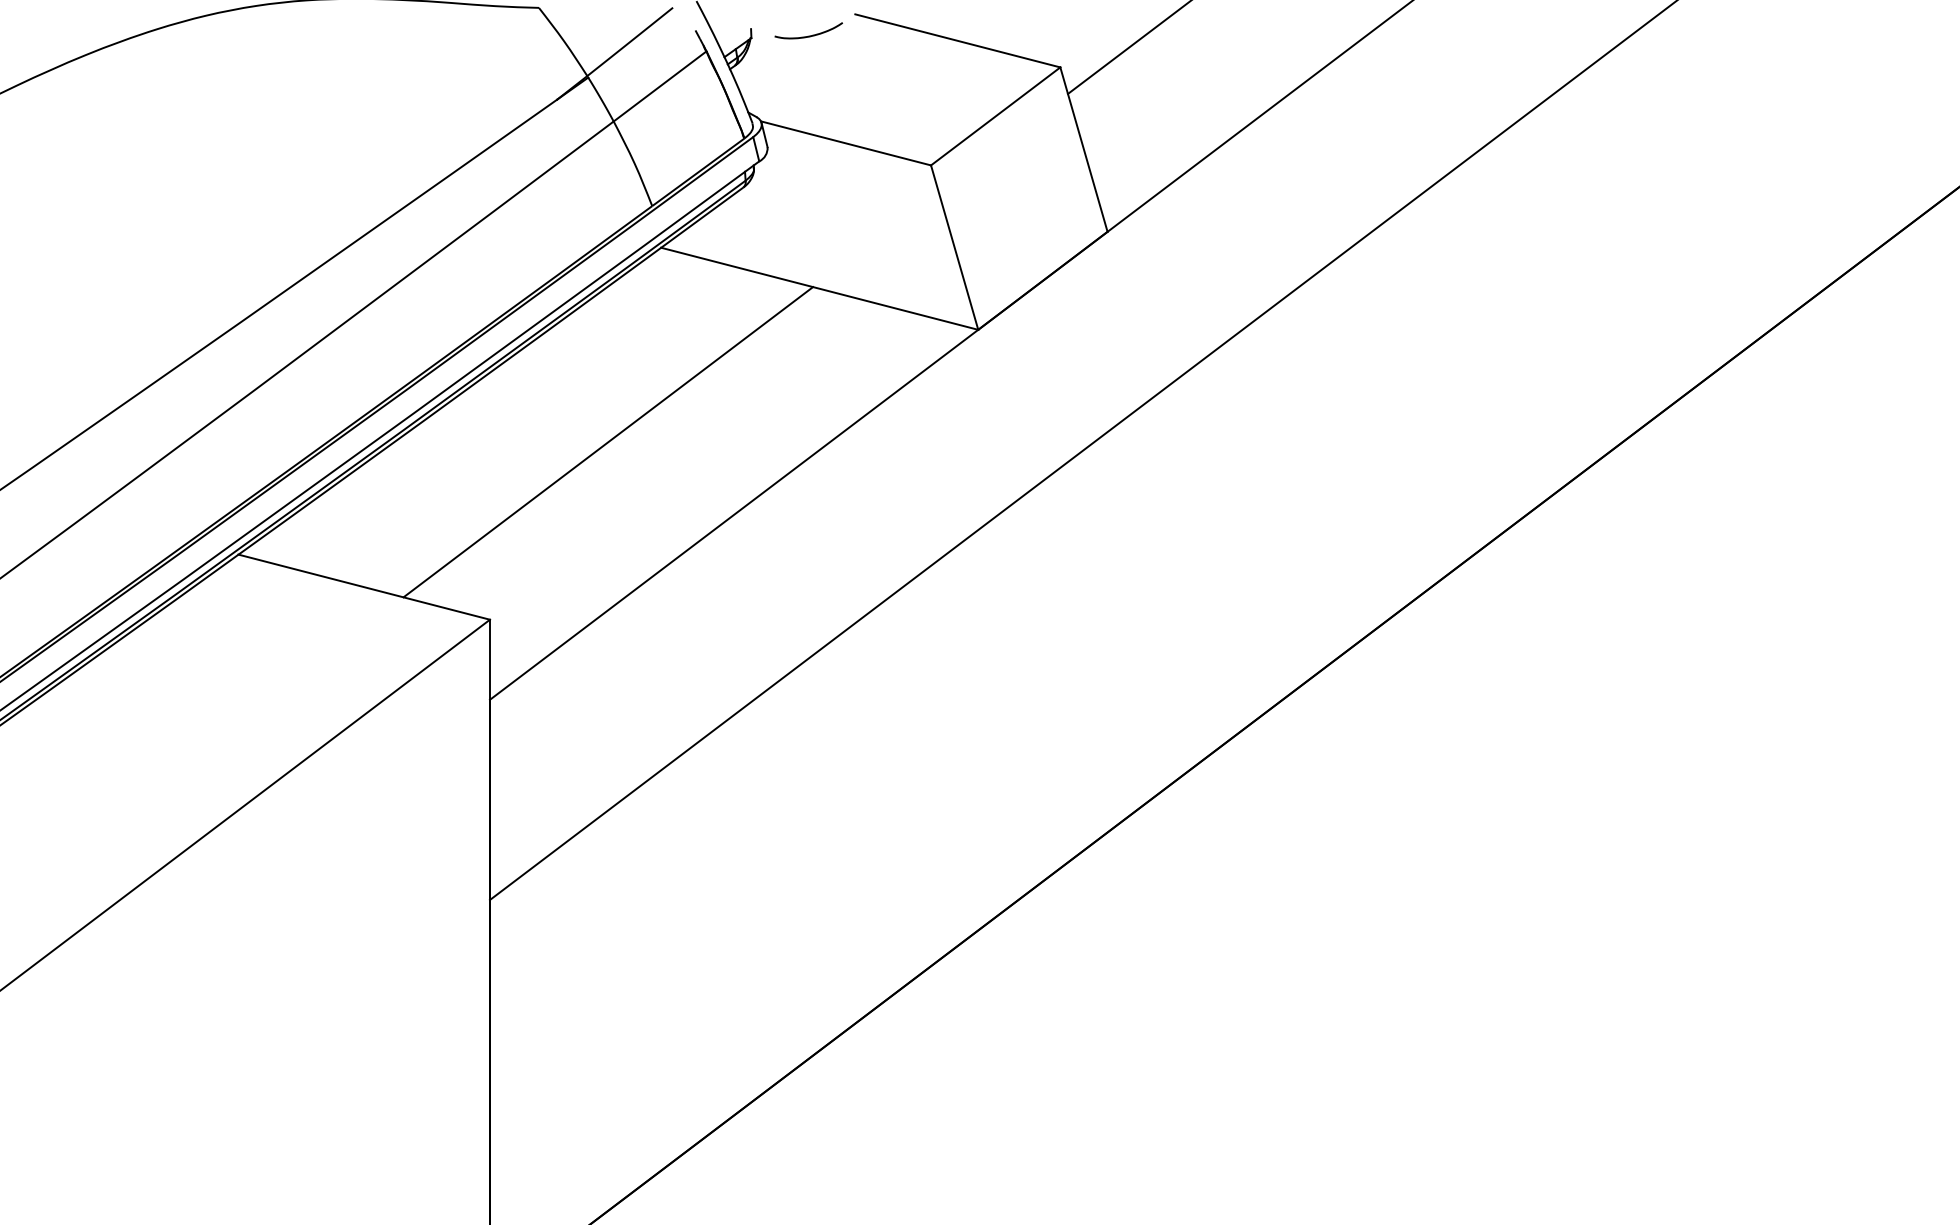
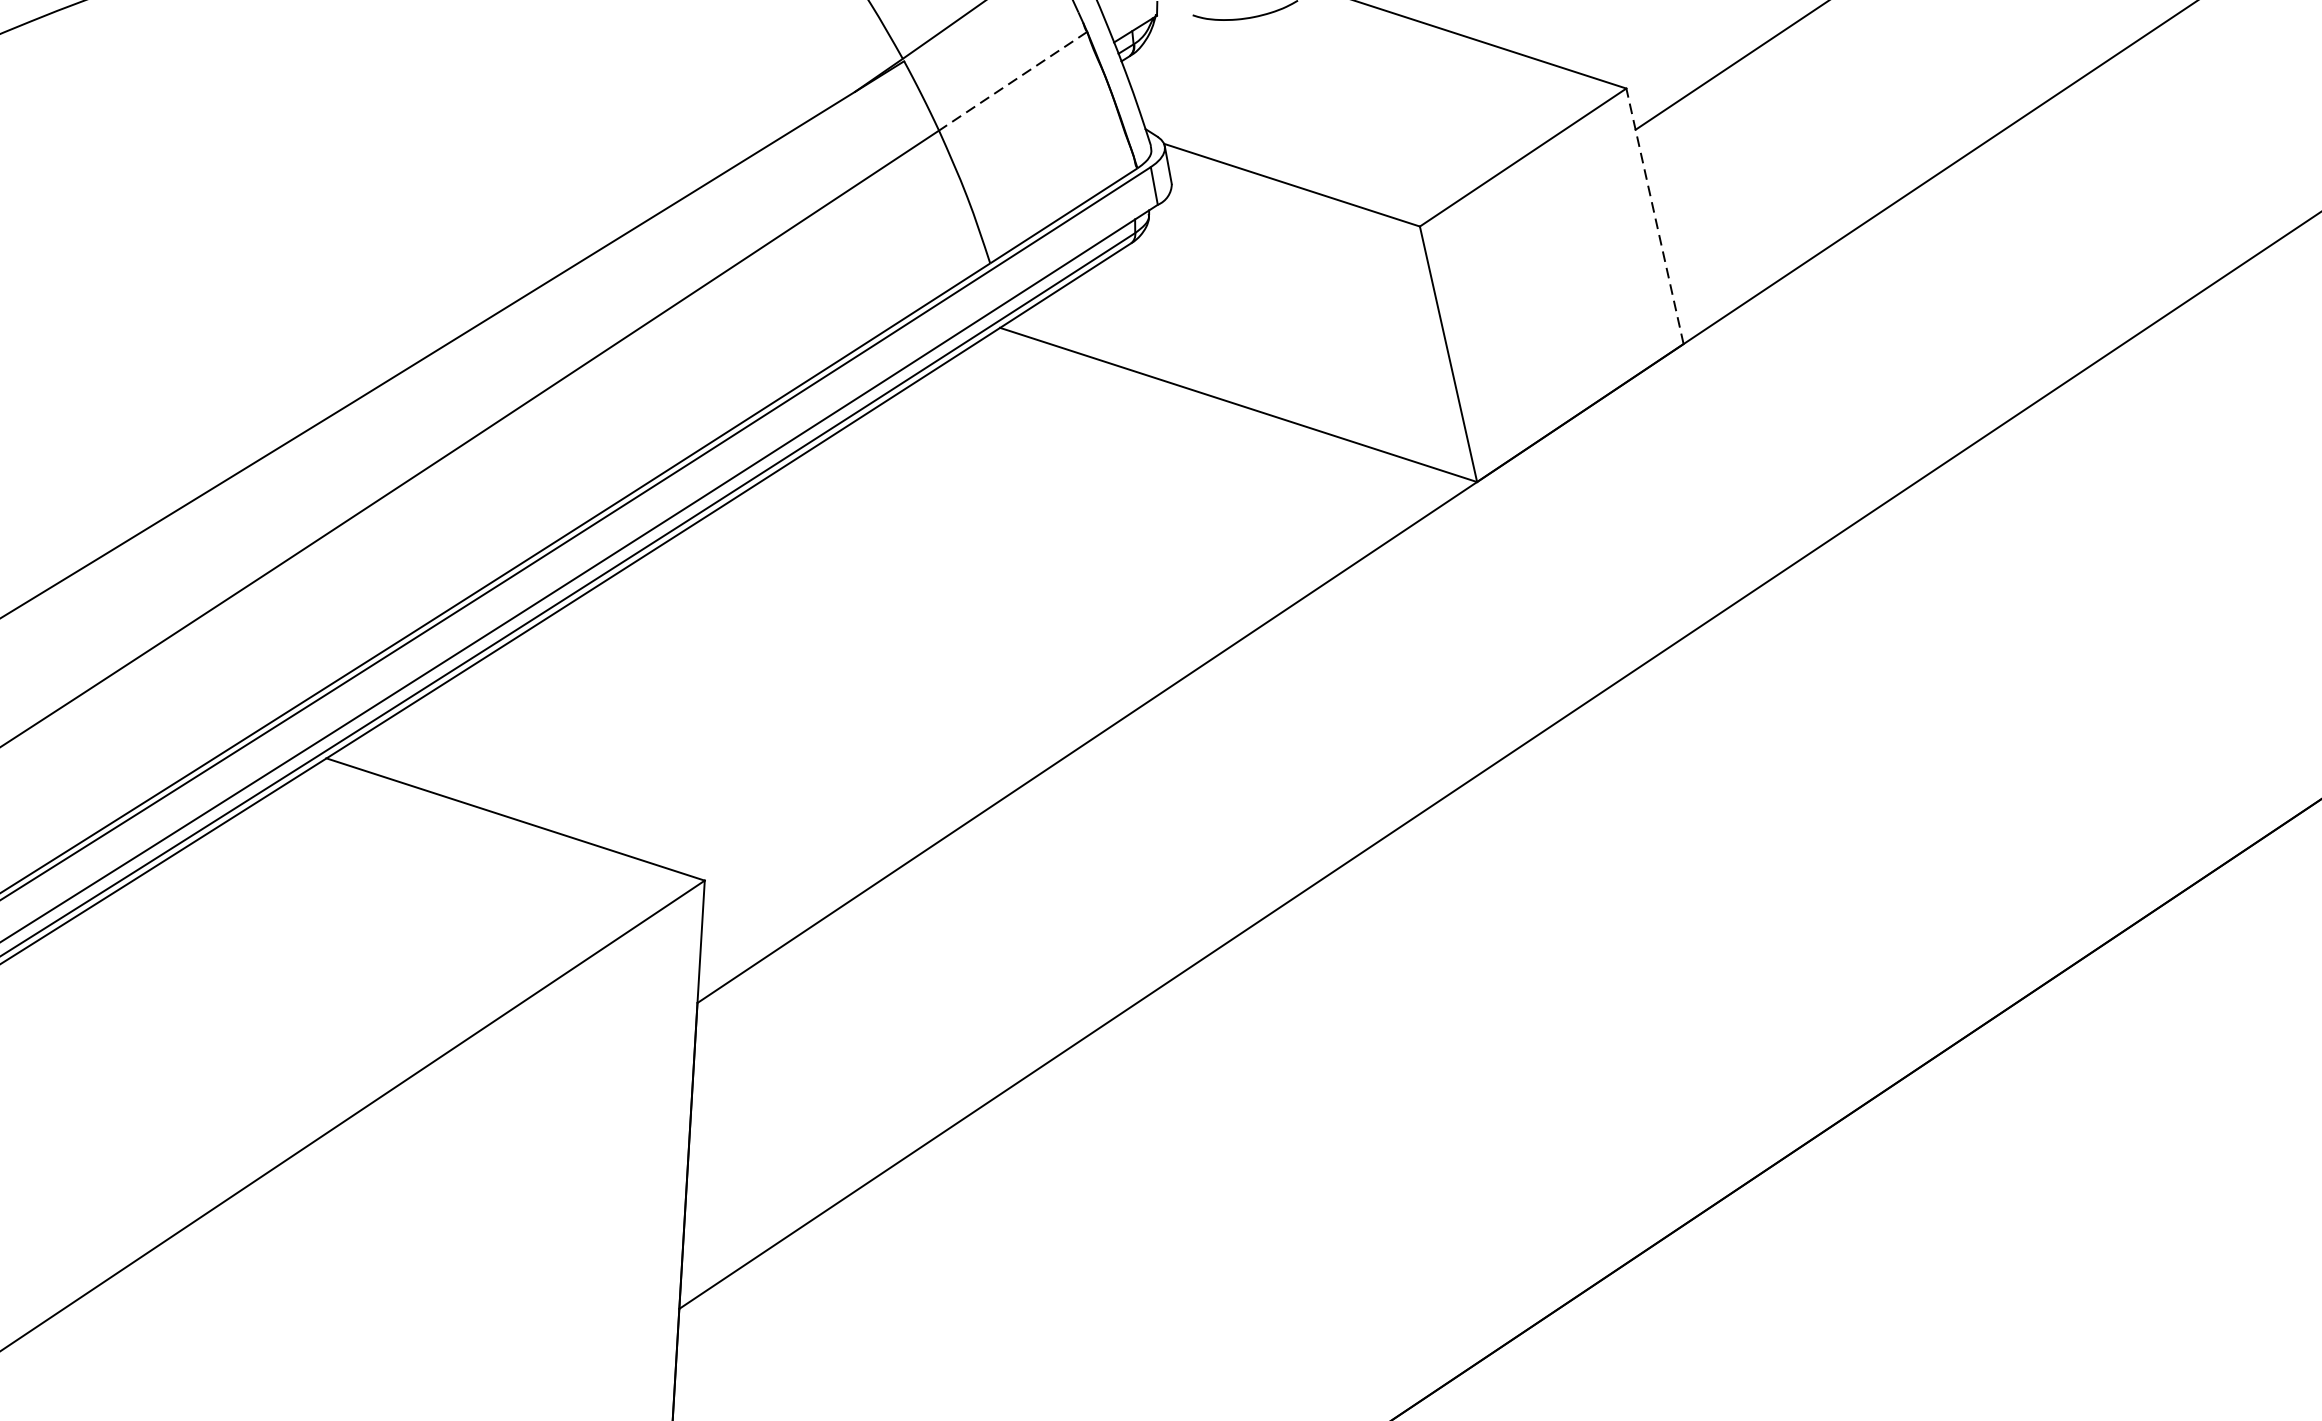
line: (659, 86) -> (1012, 81), solid -> dashed
line: (1083, 149) -> (1654, 216), solid -> dashed
line: (608, 442) -> (901, 620), removed

